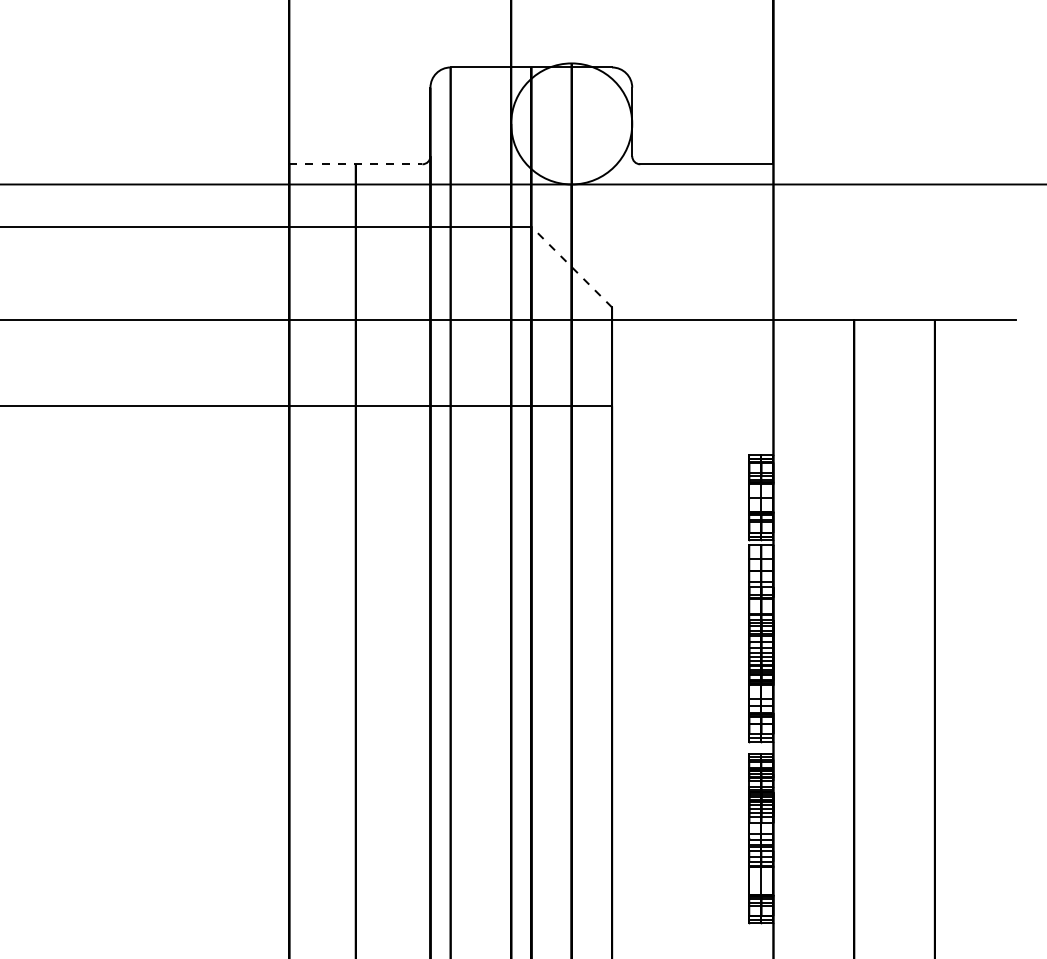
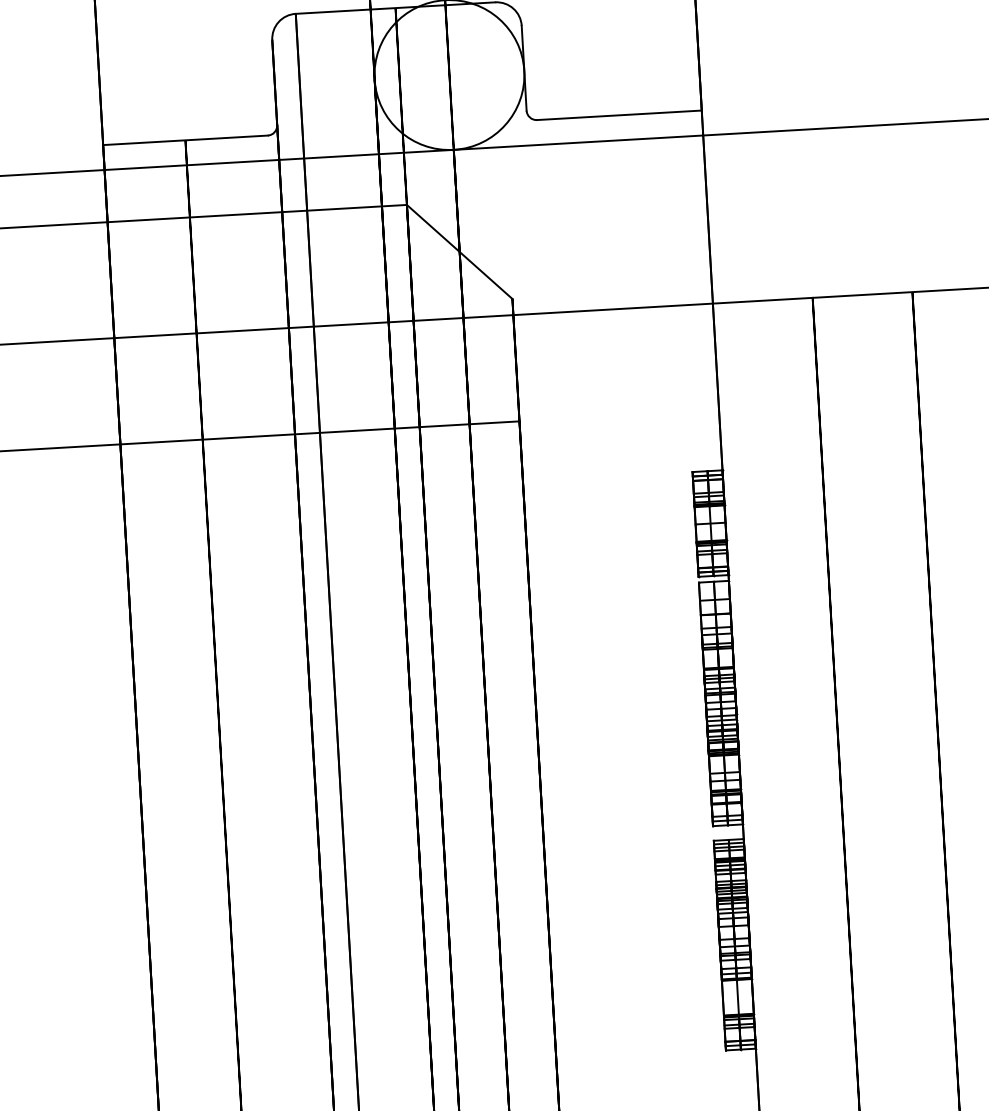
line: (355, 164) -> (185, 140), dashed -> solid
line: (571, 266) -> (459, 251), dashed -> solid

